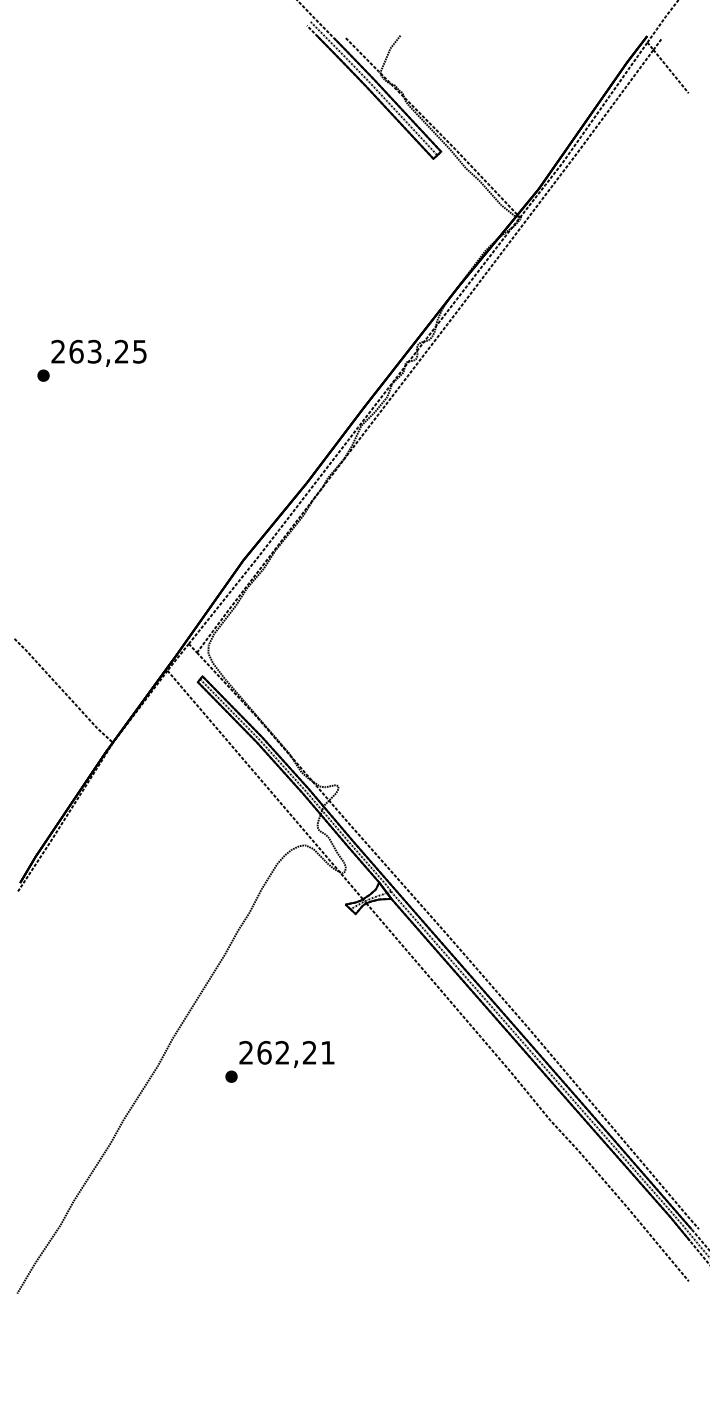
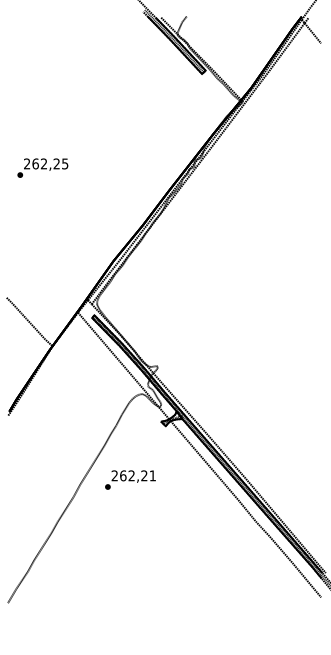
text: (95, 352) -> (44, 164), 263,25 -> 262,25
text: (279, 1060) -> (130, 479), moved

